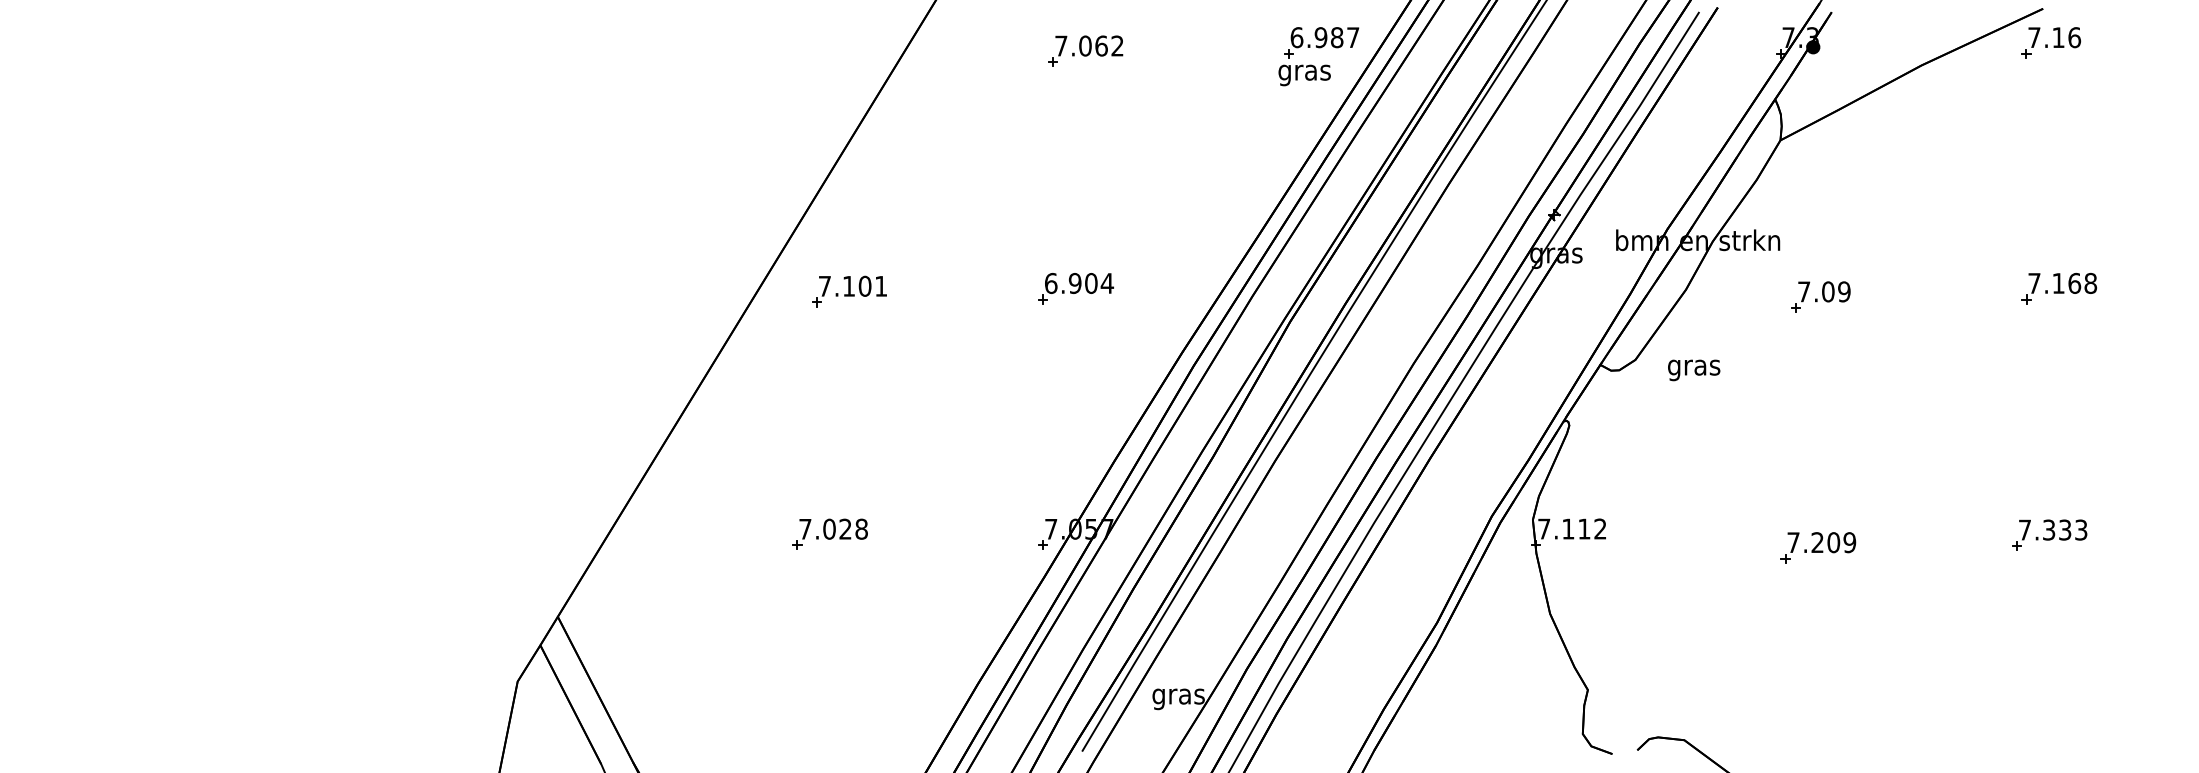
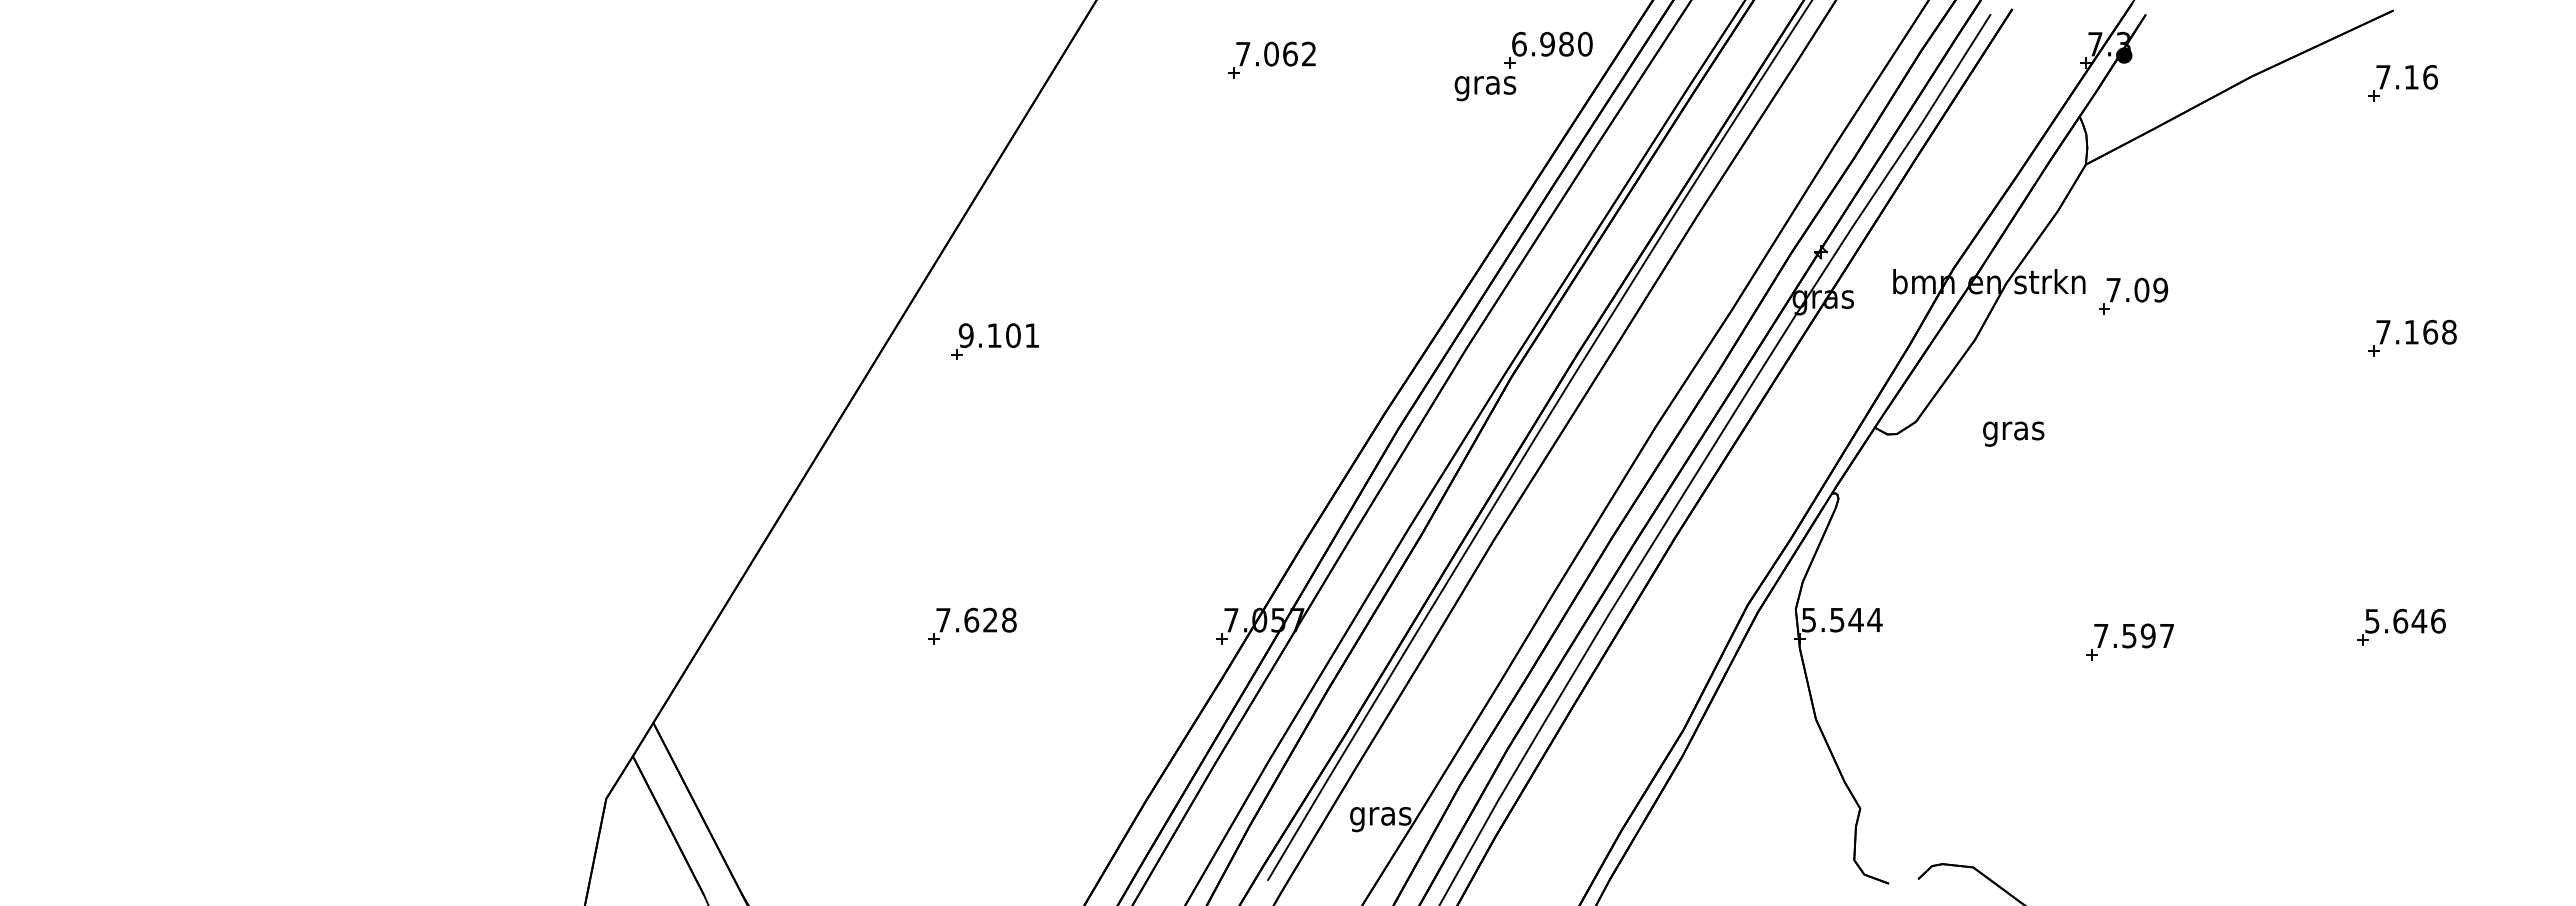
text: (1353, 36) -> (1585, 43), 6.987 -> 6.980
part: (2051, 42) -> (2403, 83), moved
text: (1304, 75) -> (1485, 88), moved
text: (824, 286) -> (965, 335), 7.101 -> 9.101
part: (1076, 288) -> (1260, 338), removed
part: (1821, 296) -> (2133, 295), moved
text: (1693, 369) -> (2013, 433), moved
text: (829, 528) -> (971, 619), 7.028 -> 7.628
text: (1572, 528) -> (1842, 619), 7.112 -> 5.544
text: (2053, 529) -> (2405, 620), 7.333 -> 5.646
text: (1833, 542) -> (2148, 635), 7.209 -> 7.597

